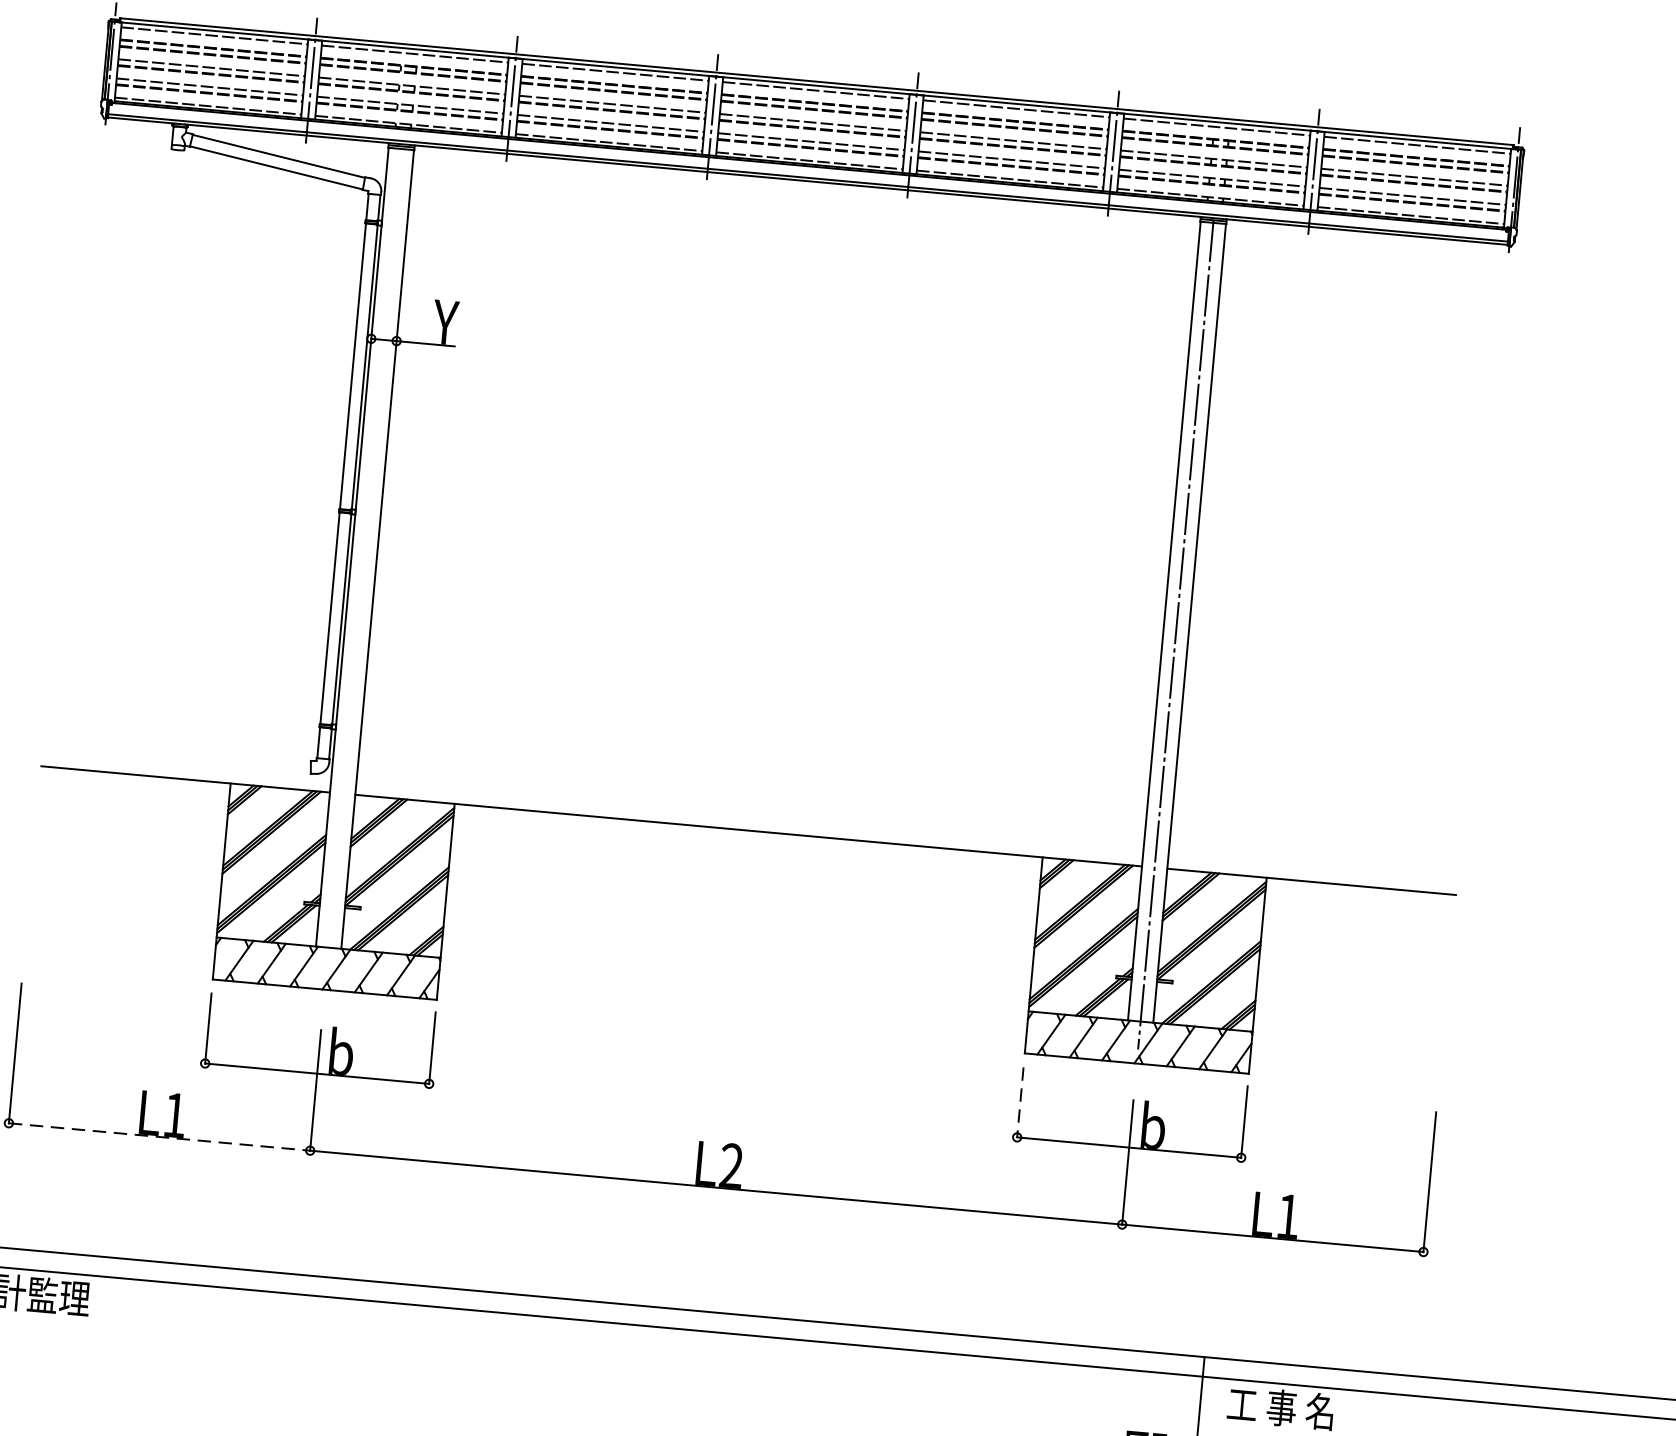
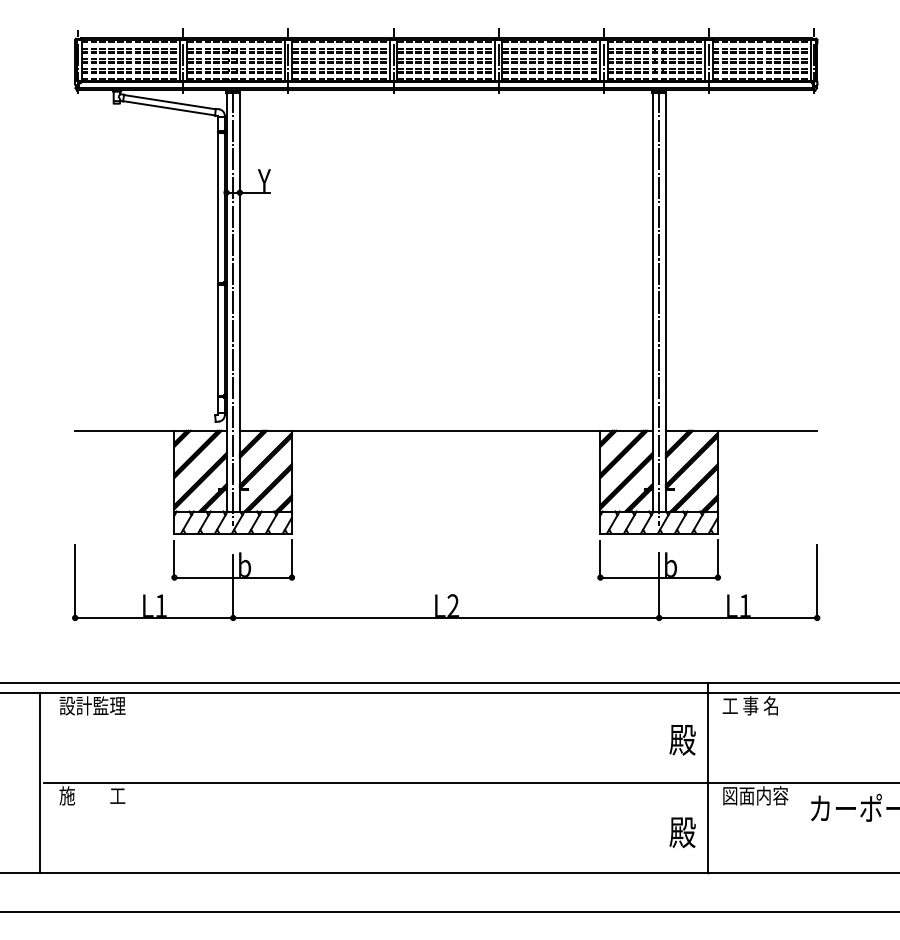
line: (364, 560) -> (233, 308), added
line: (1020, 1102) -> (600, 559), dashed -> solid
line: (160, 1136) -> (154, 617), dashed -> solid

